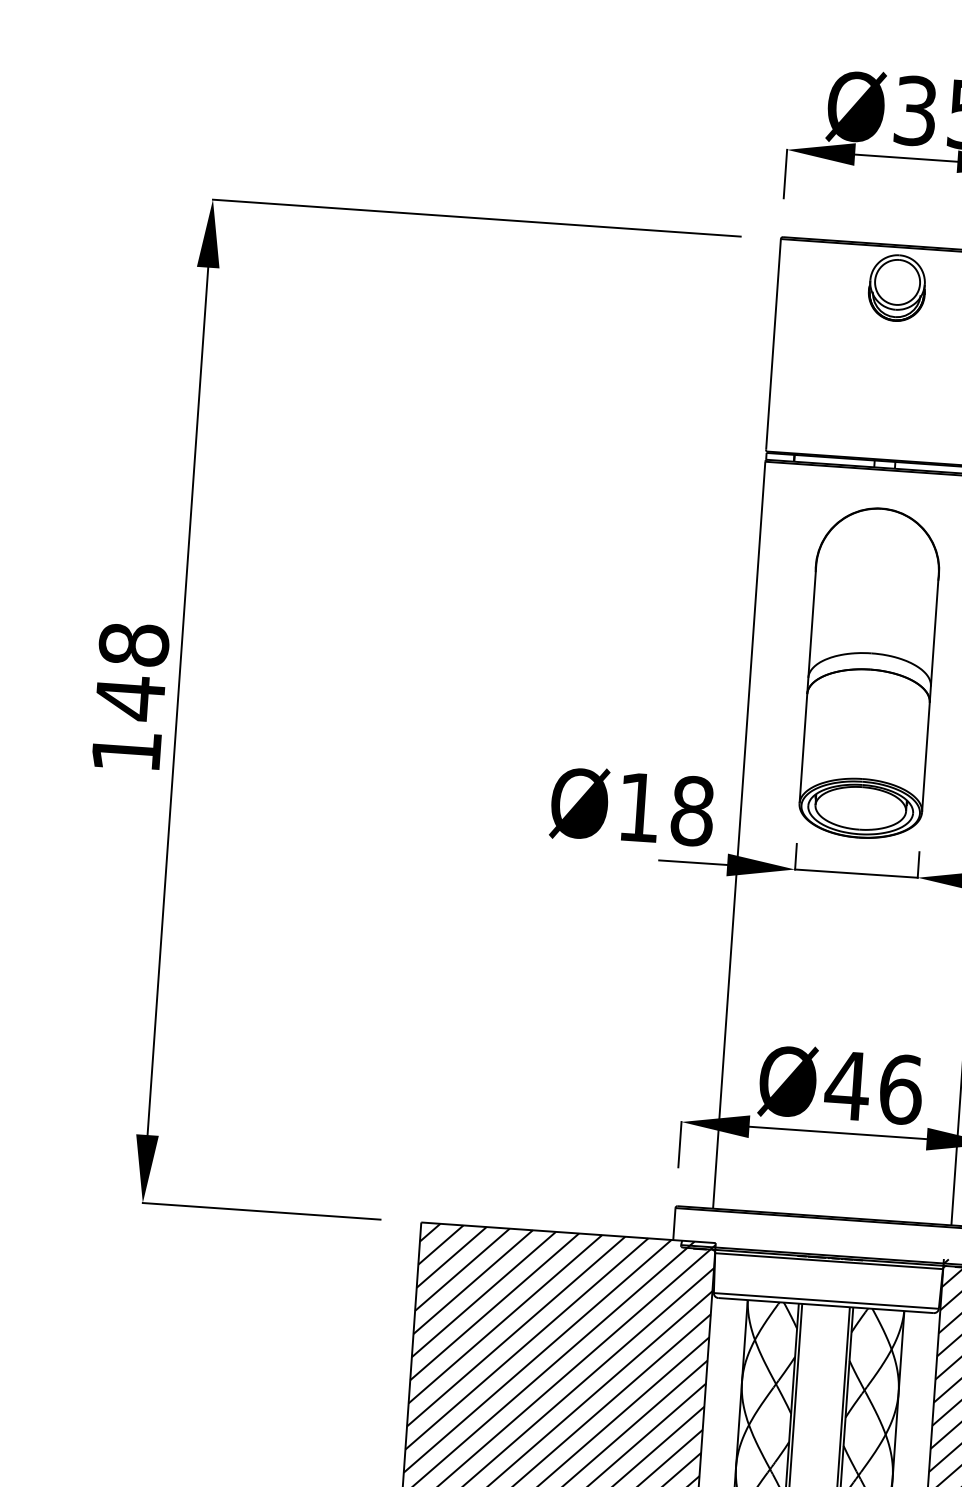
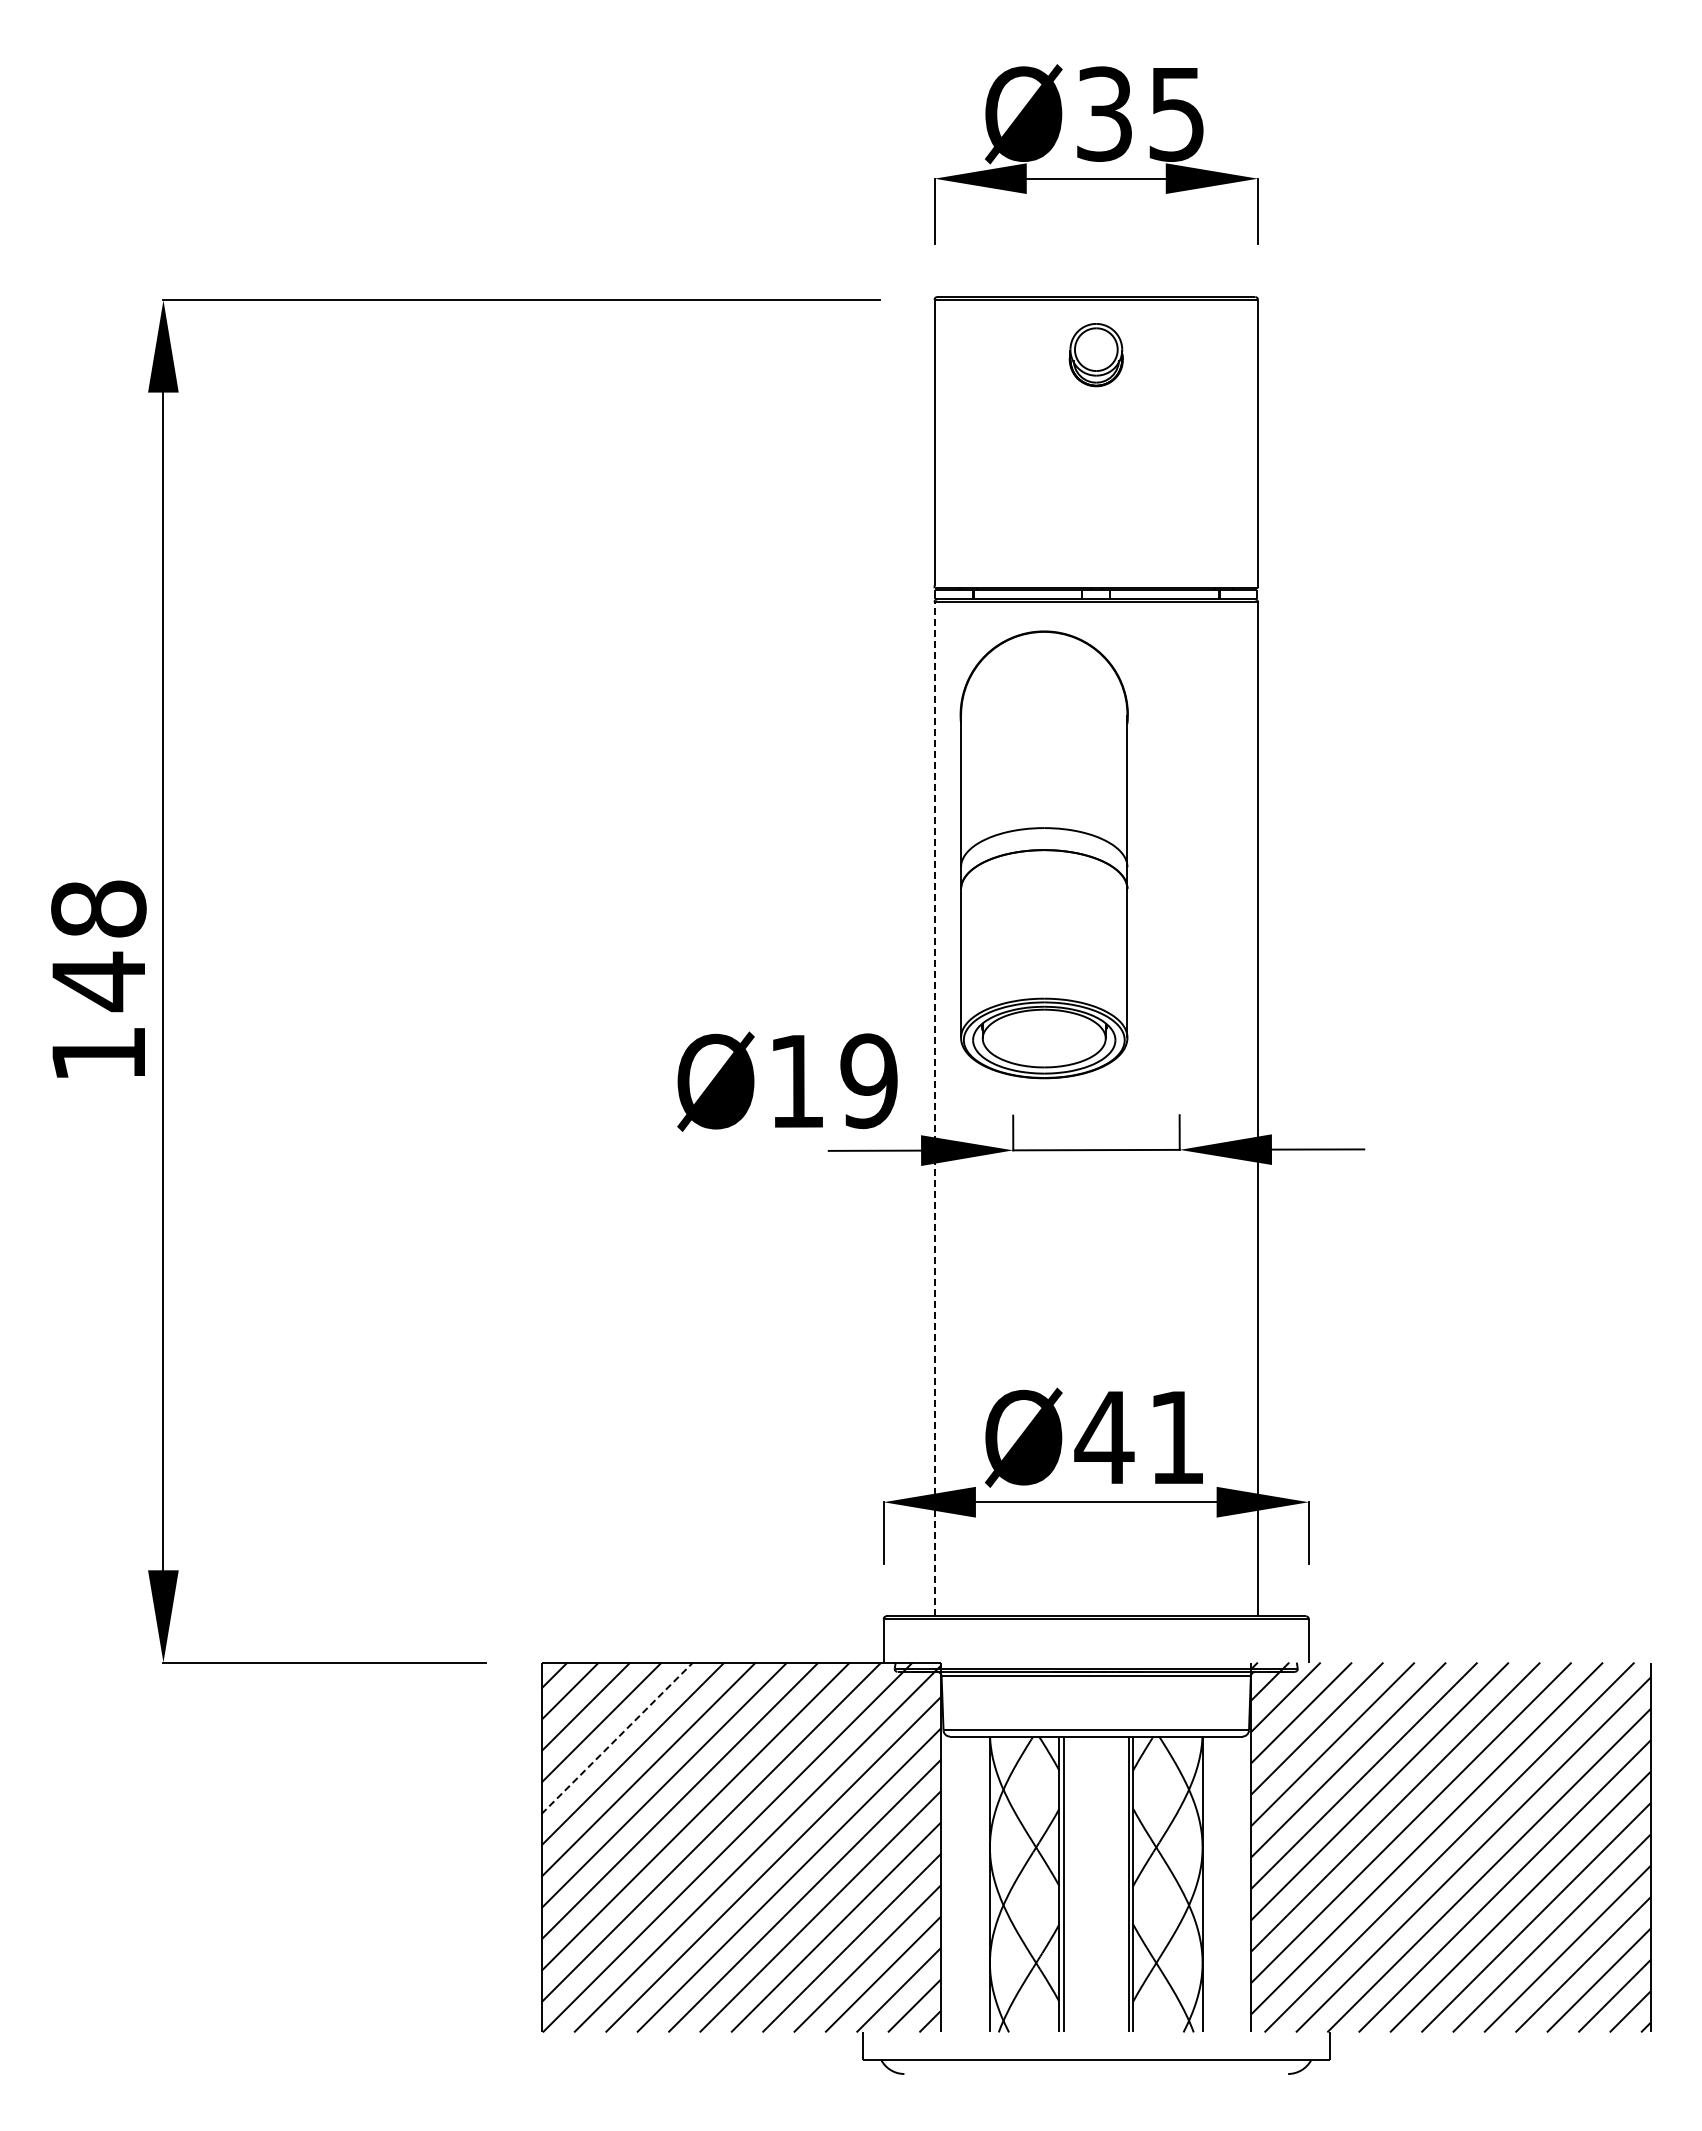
part: (897, 287) -> (1096, 354), size x0.7
part: (869, 672) -> (1043, 854), moved
text: (692, 811) -> (868, 1081), Ø18 -> Ø19
line: (739, 834) -> (934, 1108), solid -> dashed
text: (901, 1089) -> (1177, 1437), Ø46 -> Ø41
line: (473, 1281) -> (617, 1737), solid -> dashed

